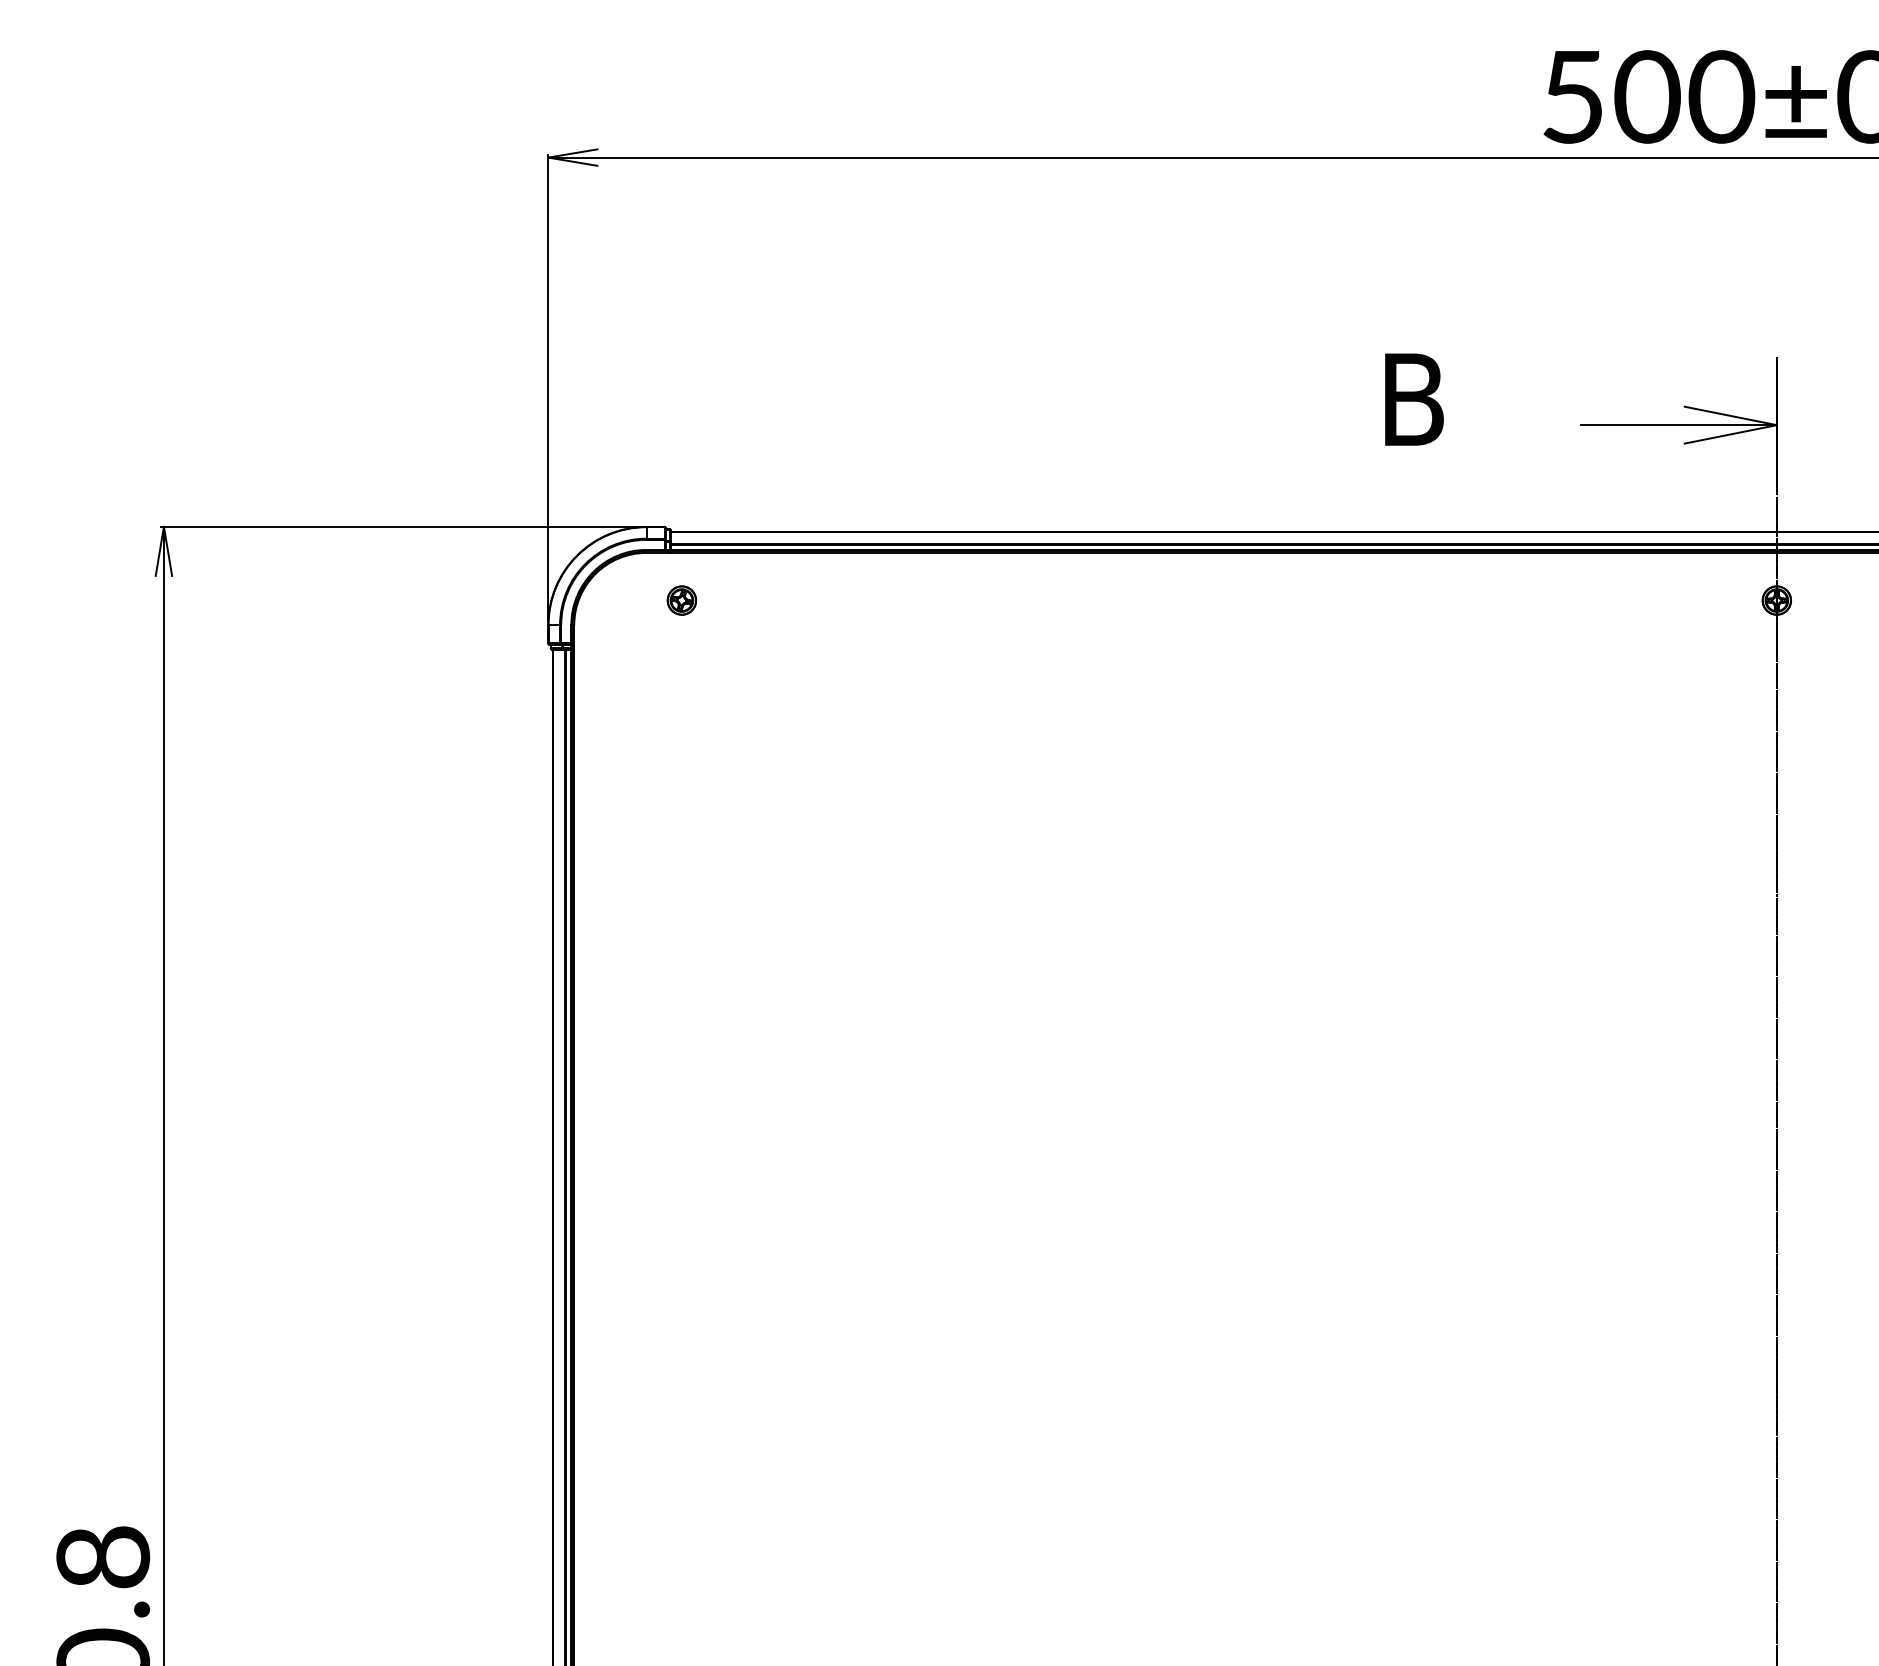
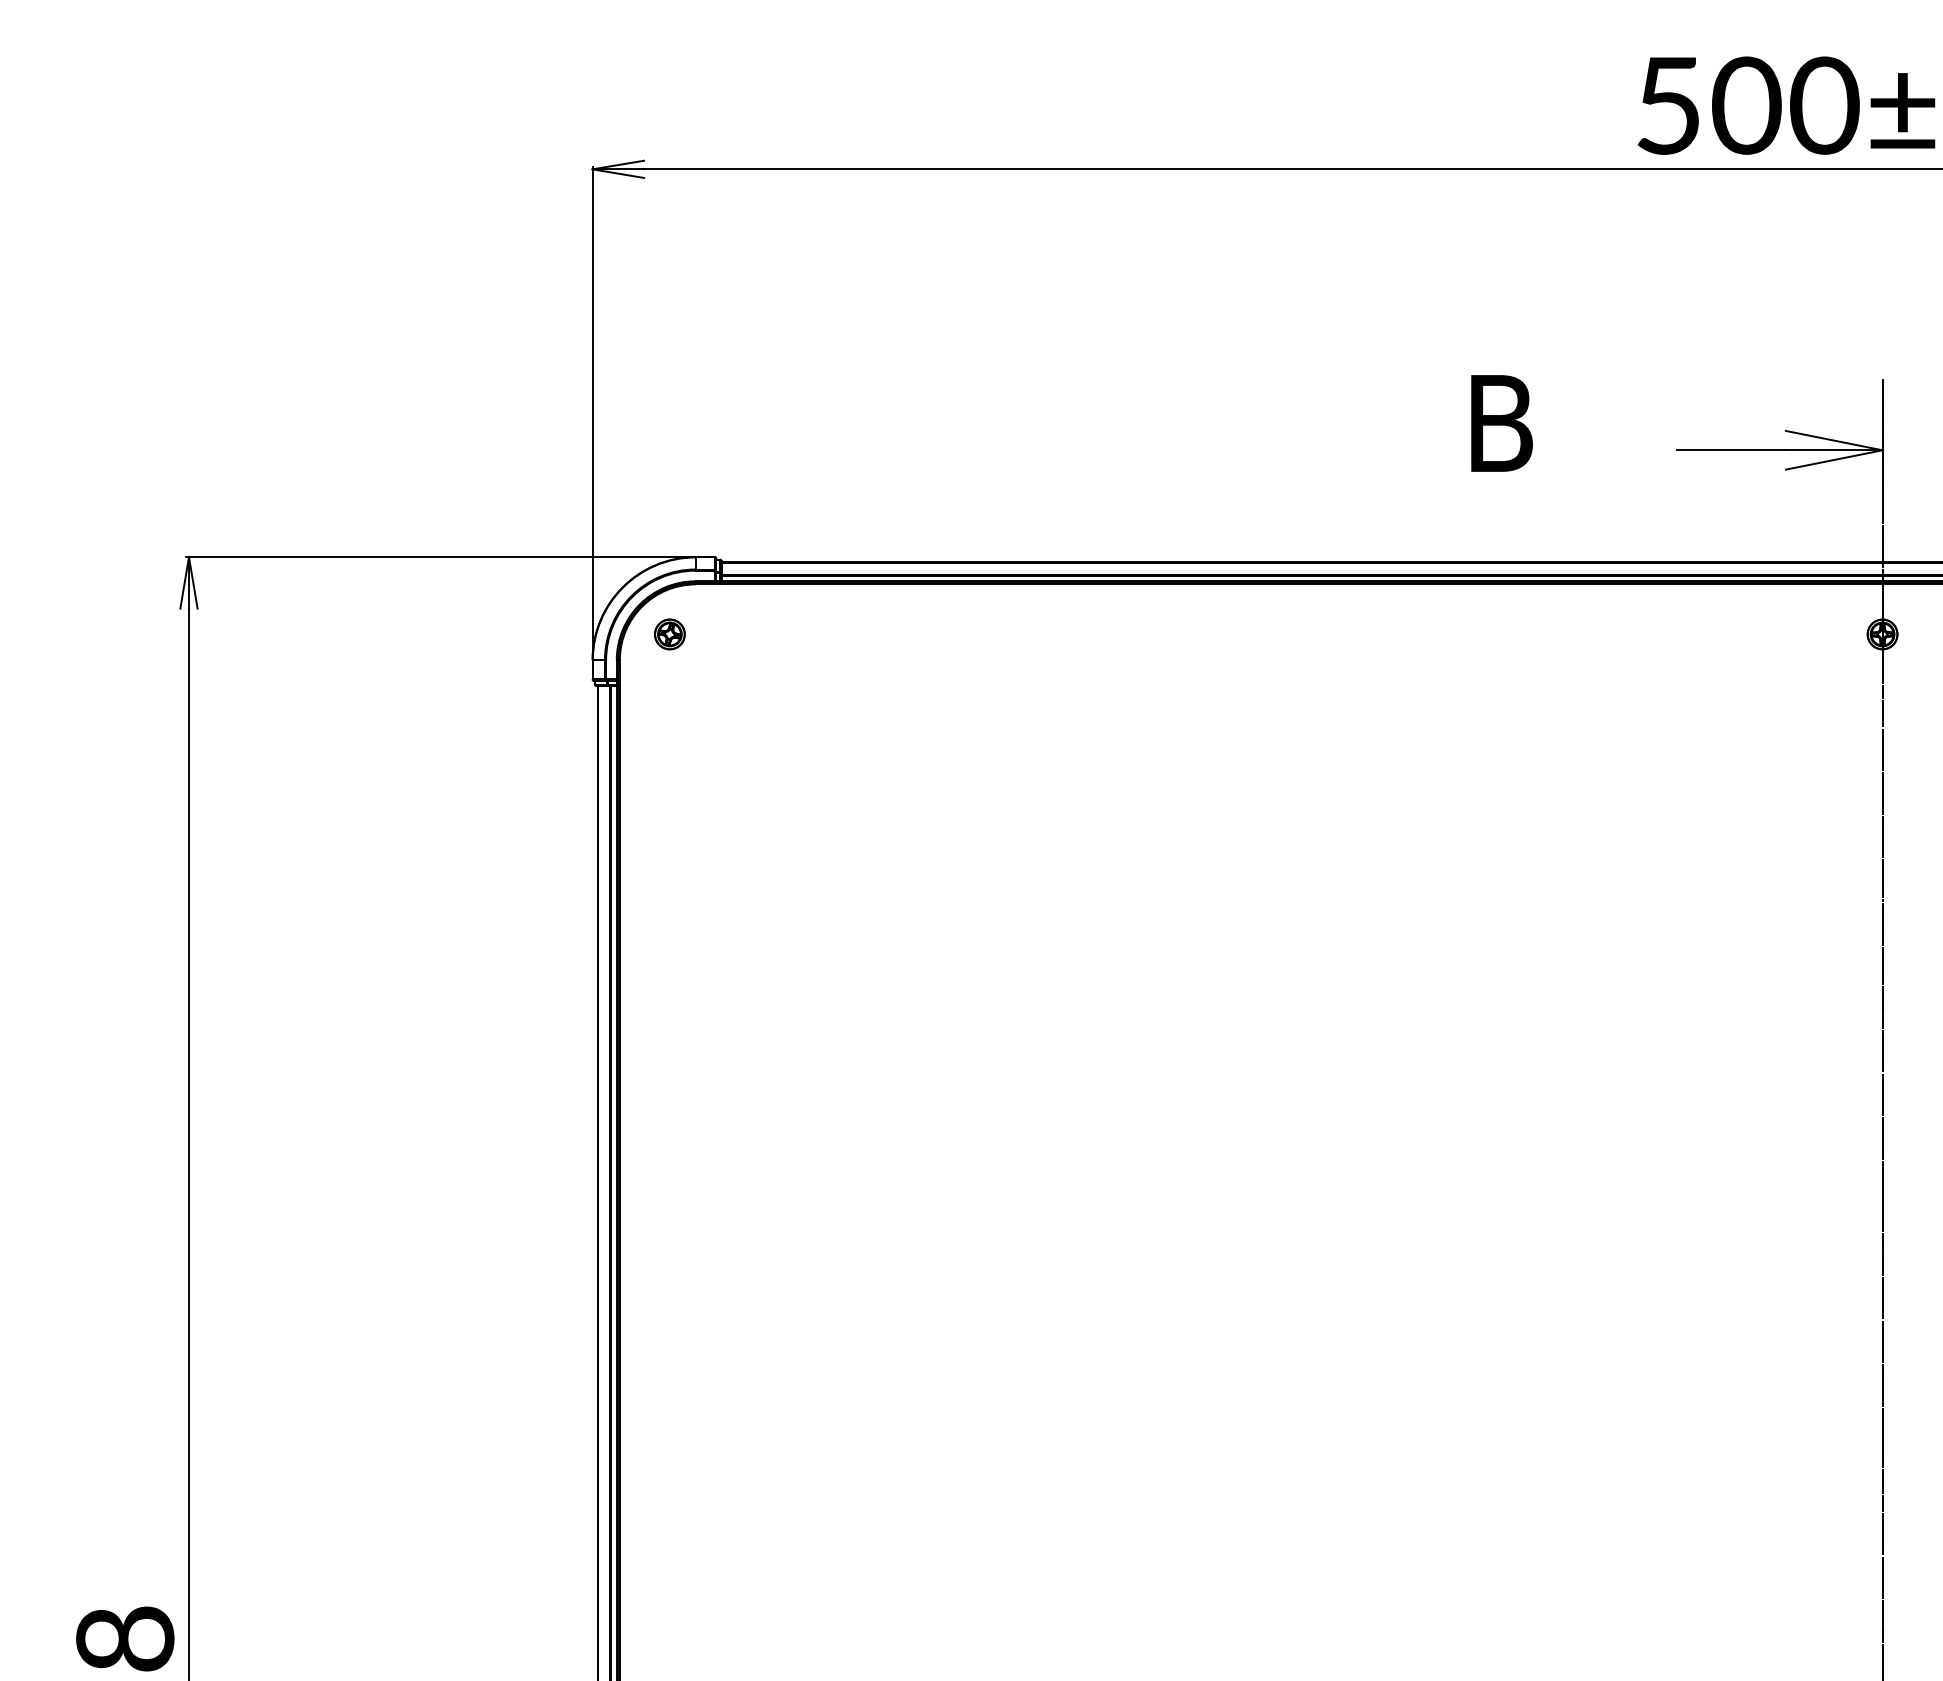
part: (681, 600) -> (669, 634), moved

